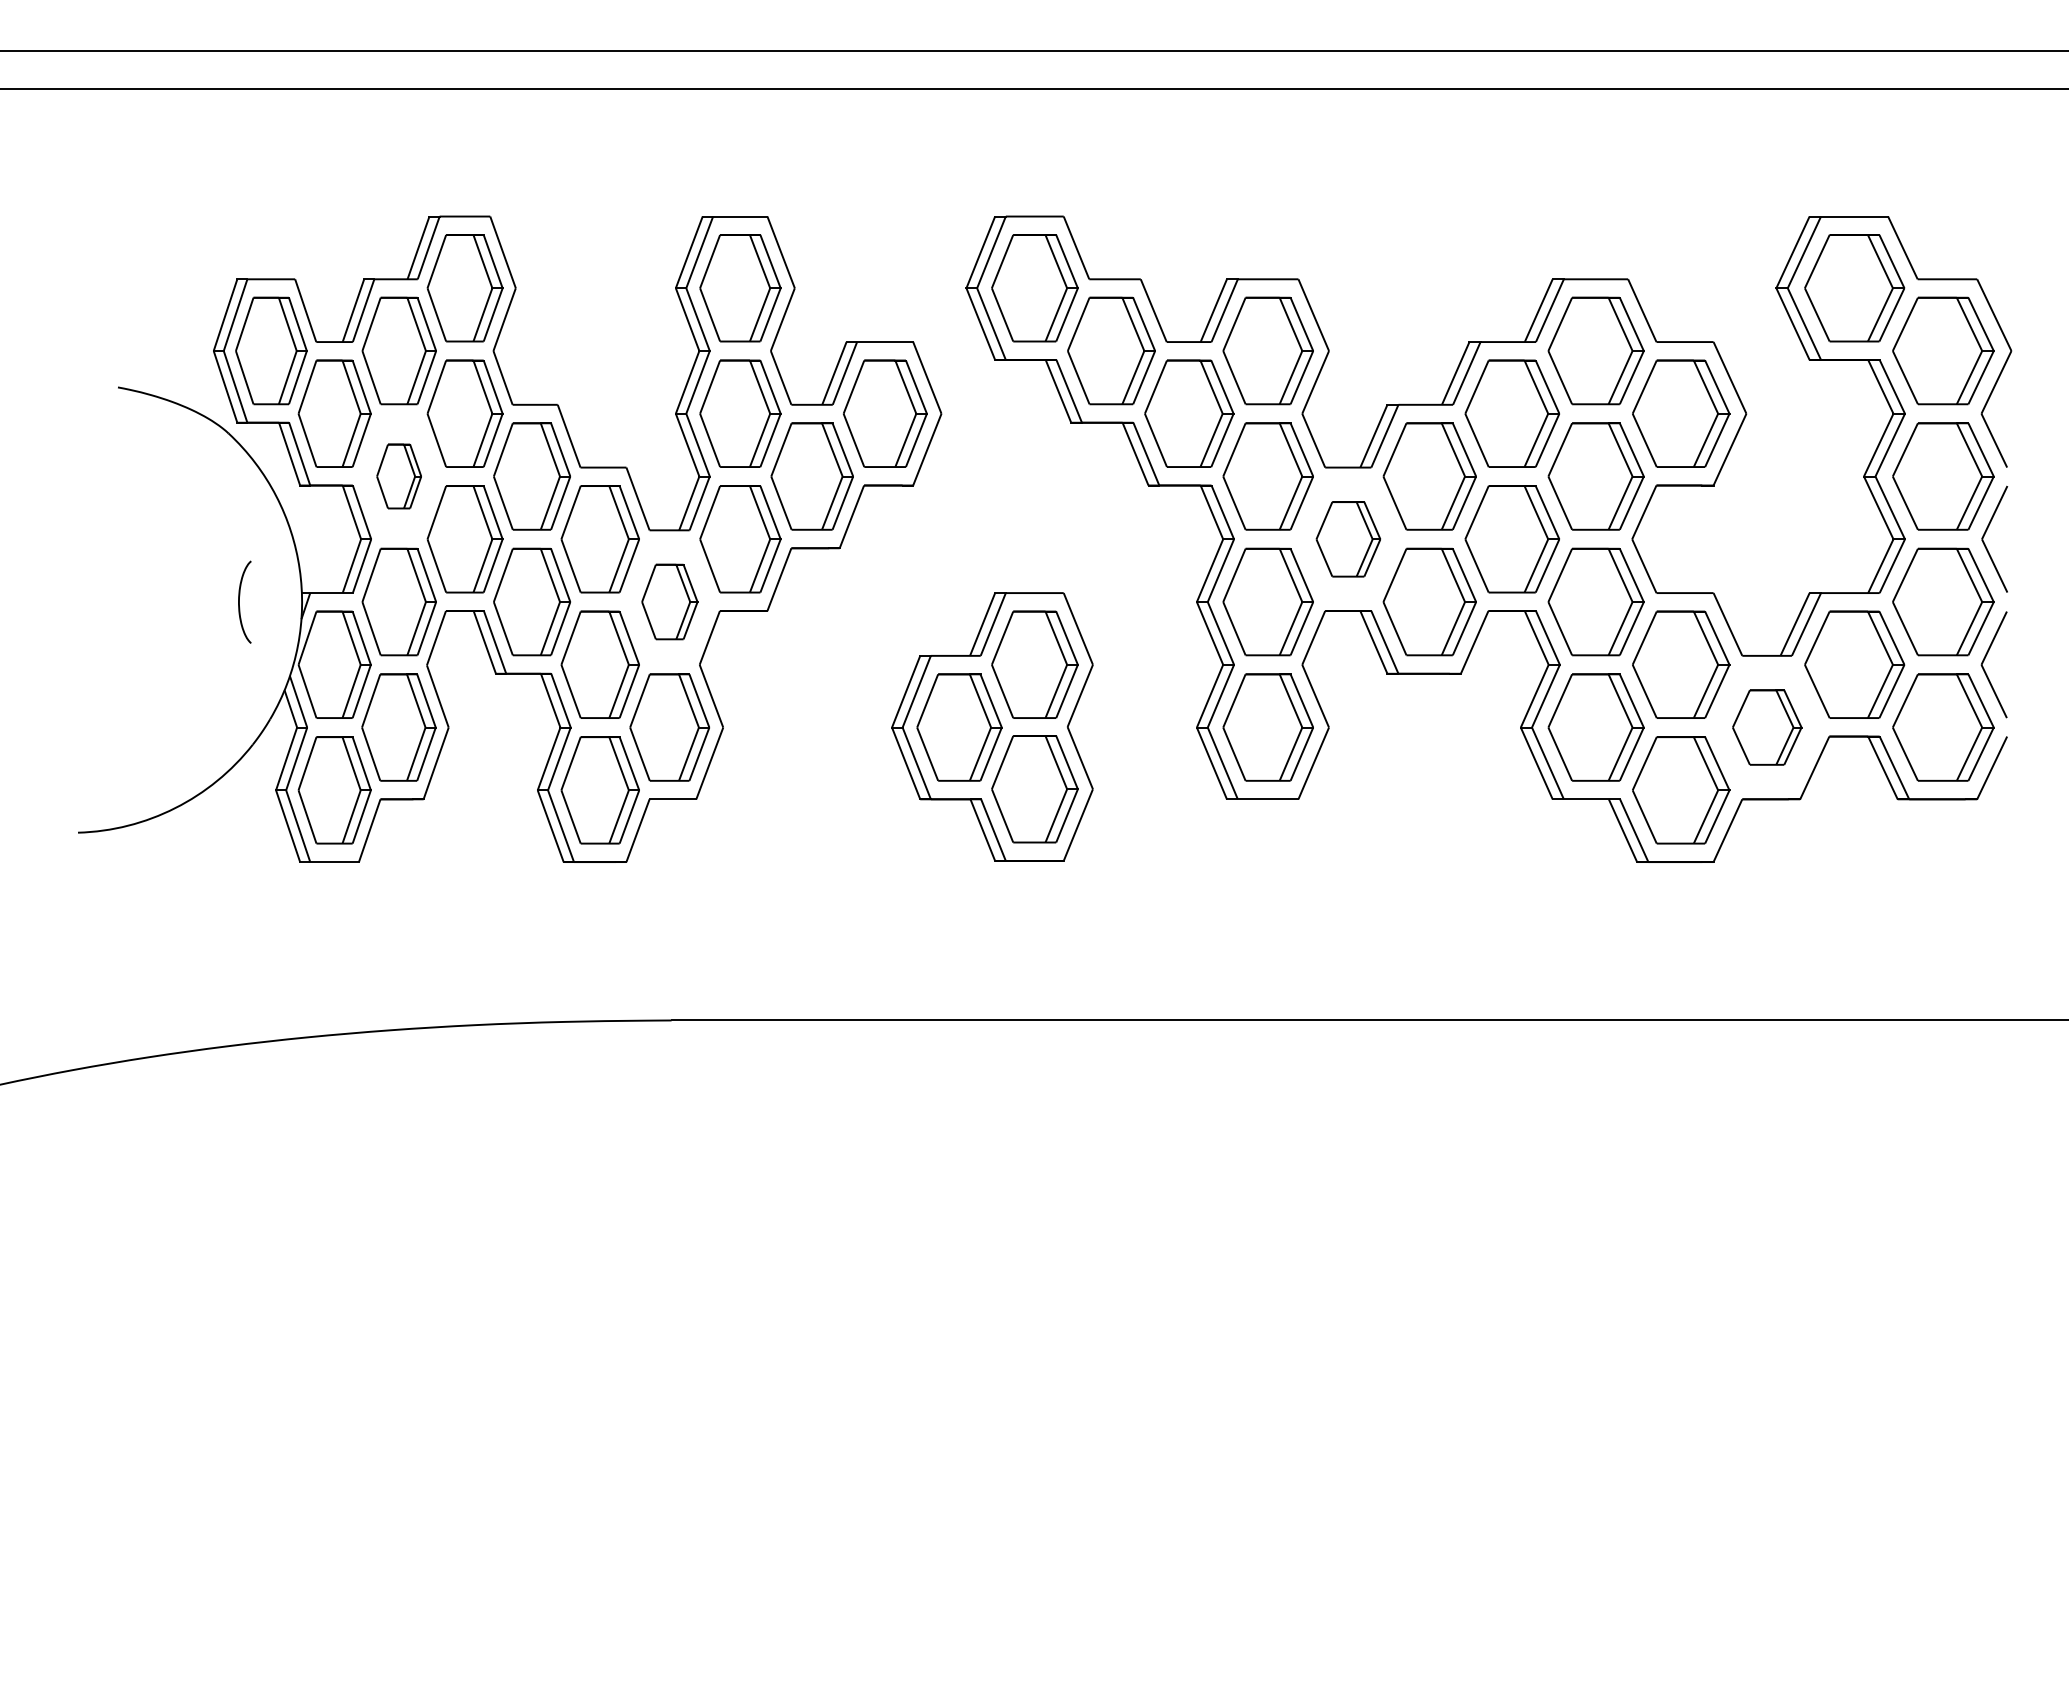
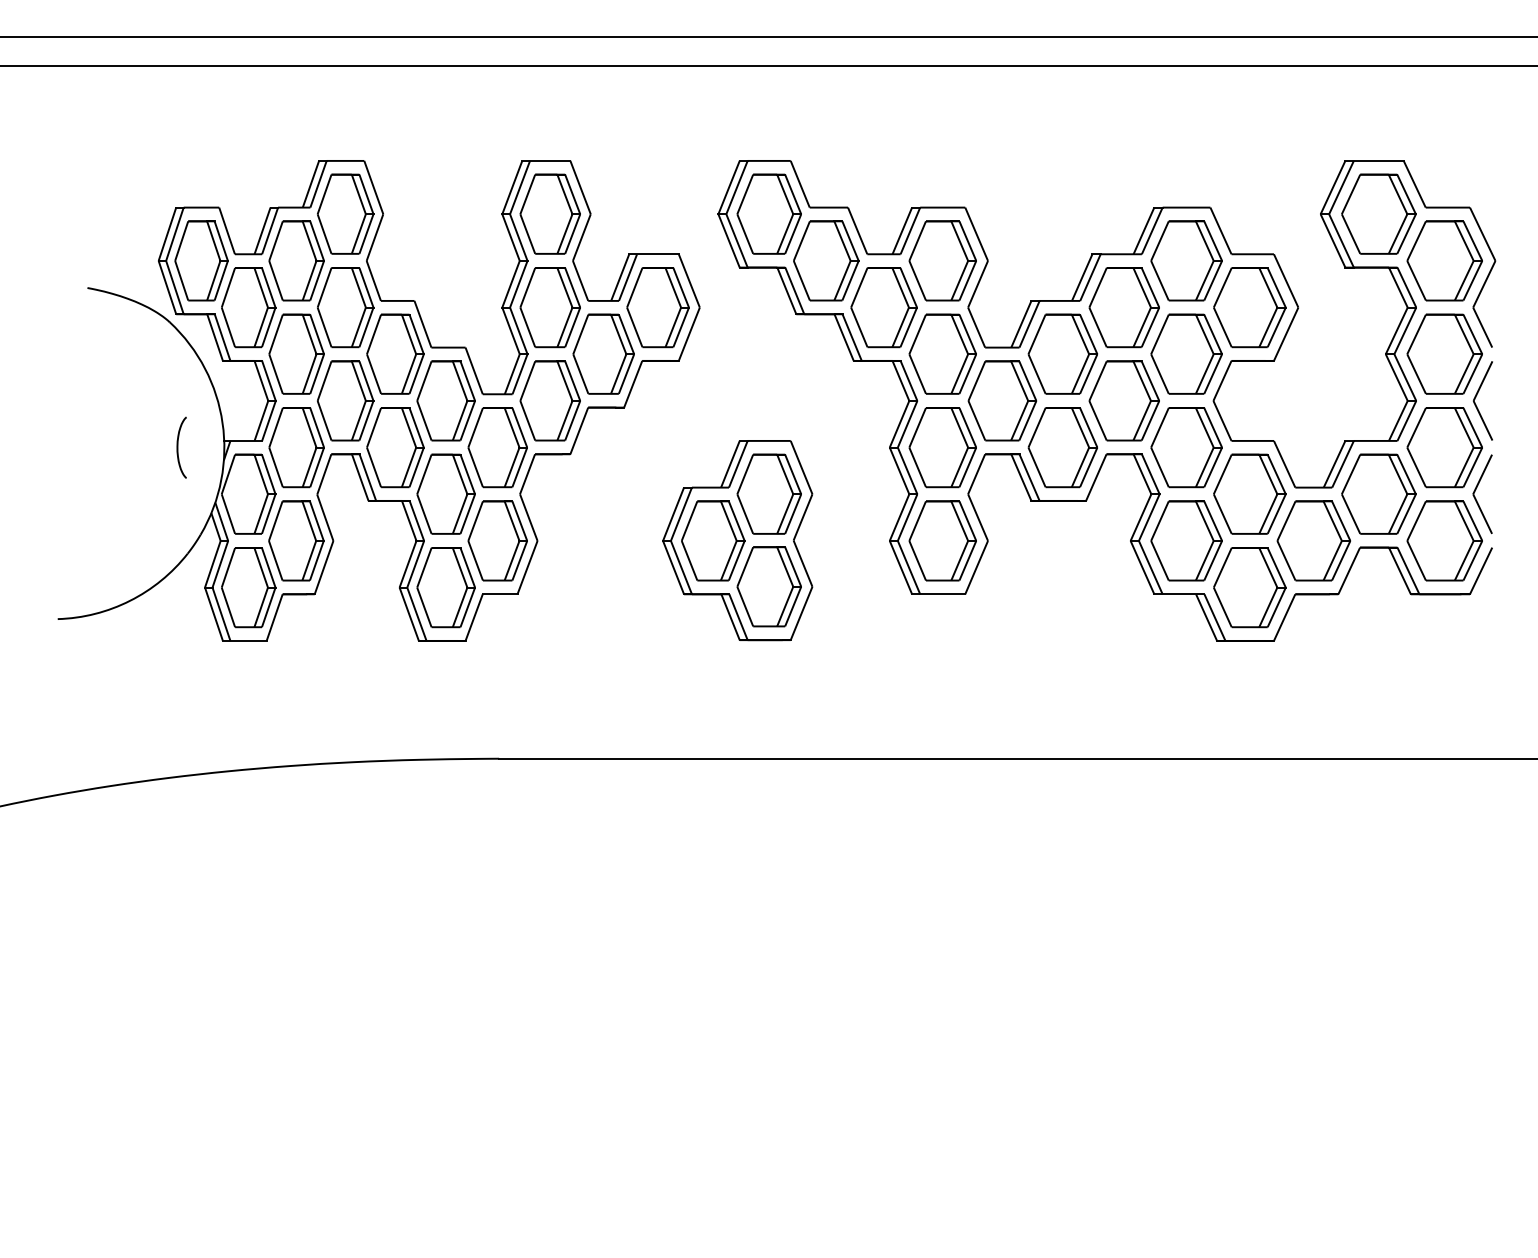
part: (398, 476) -> (296, 354), size x1.67
part: (1348, 539) -> (1002, 401), size x1.43
part: (669, 601) -> (497, 447), size x1.43
part: (1766, 727) -> (1313, 540), size x1.43

